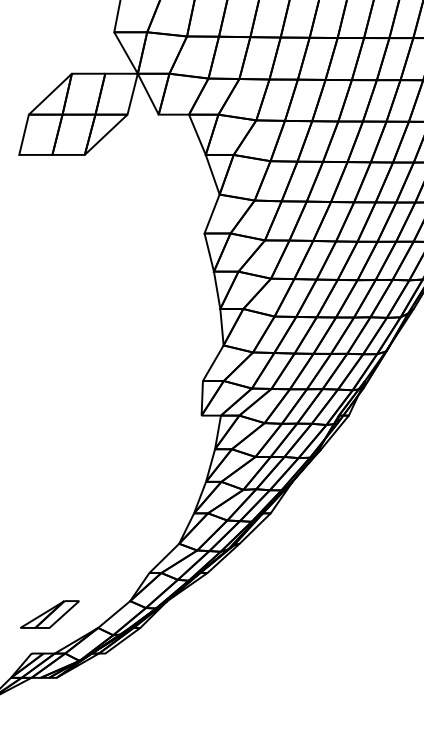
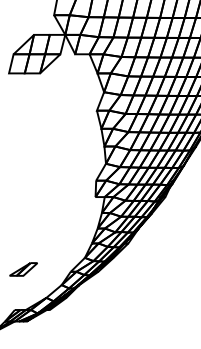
part: (49, 614) -> (23, 269), moved

